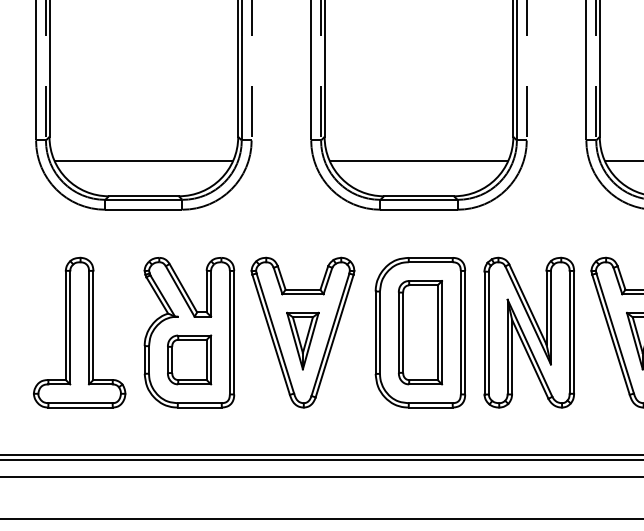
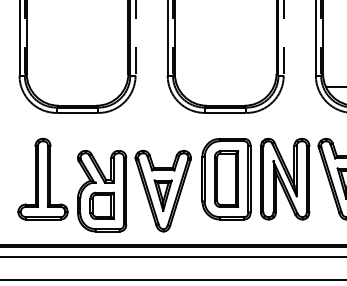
line: (143, 160) -> (77, 86), removed
line: (418, 160) -> (225, 86), removed
part: (234, 331) -> (126, 190), moved

